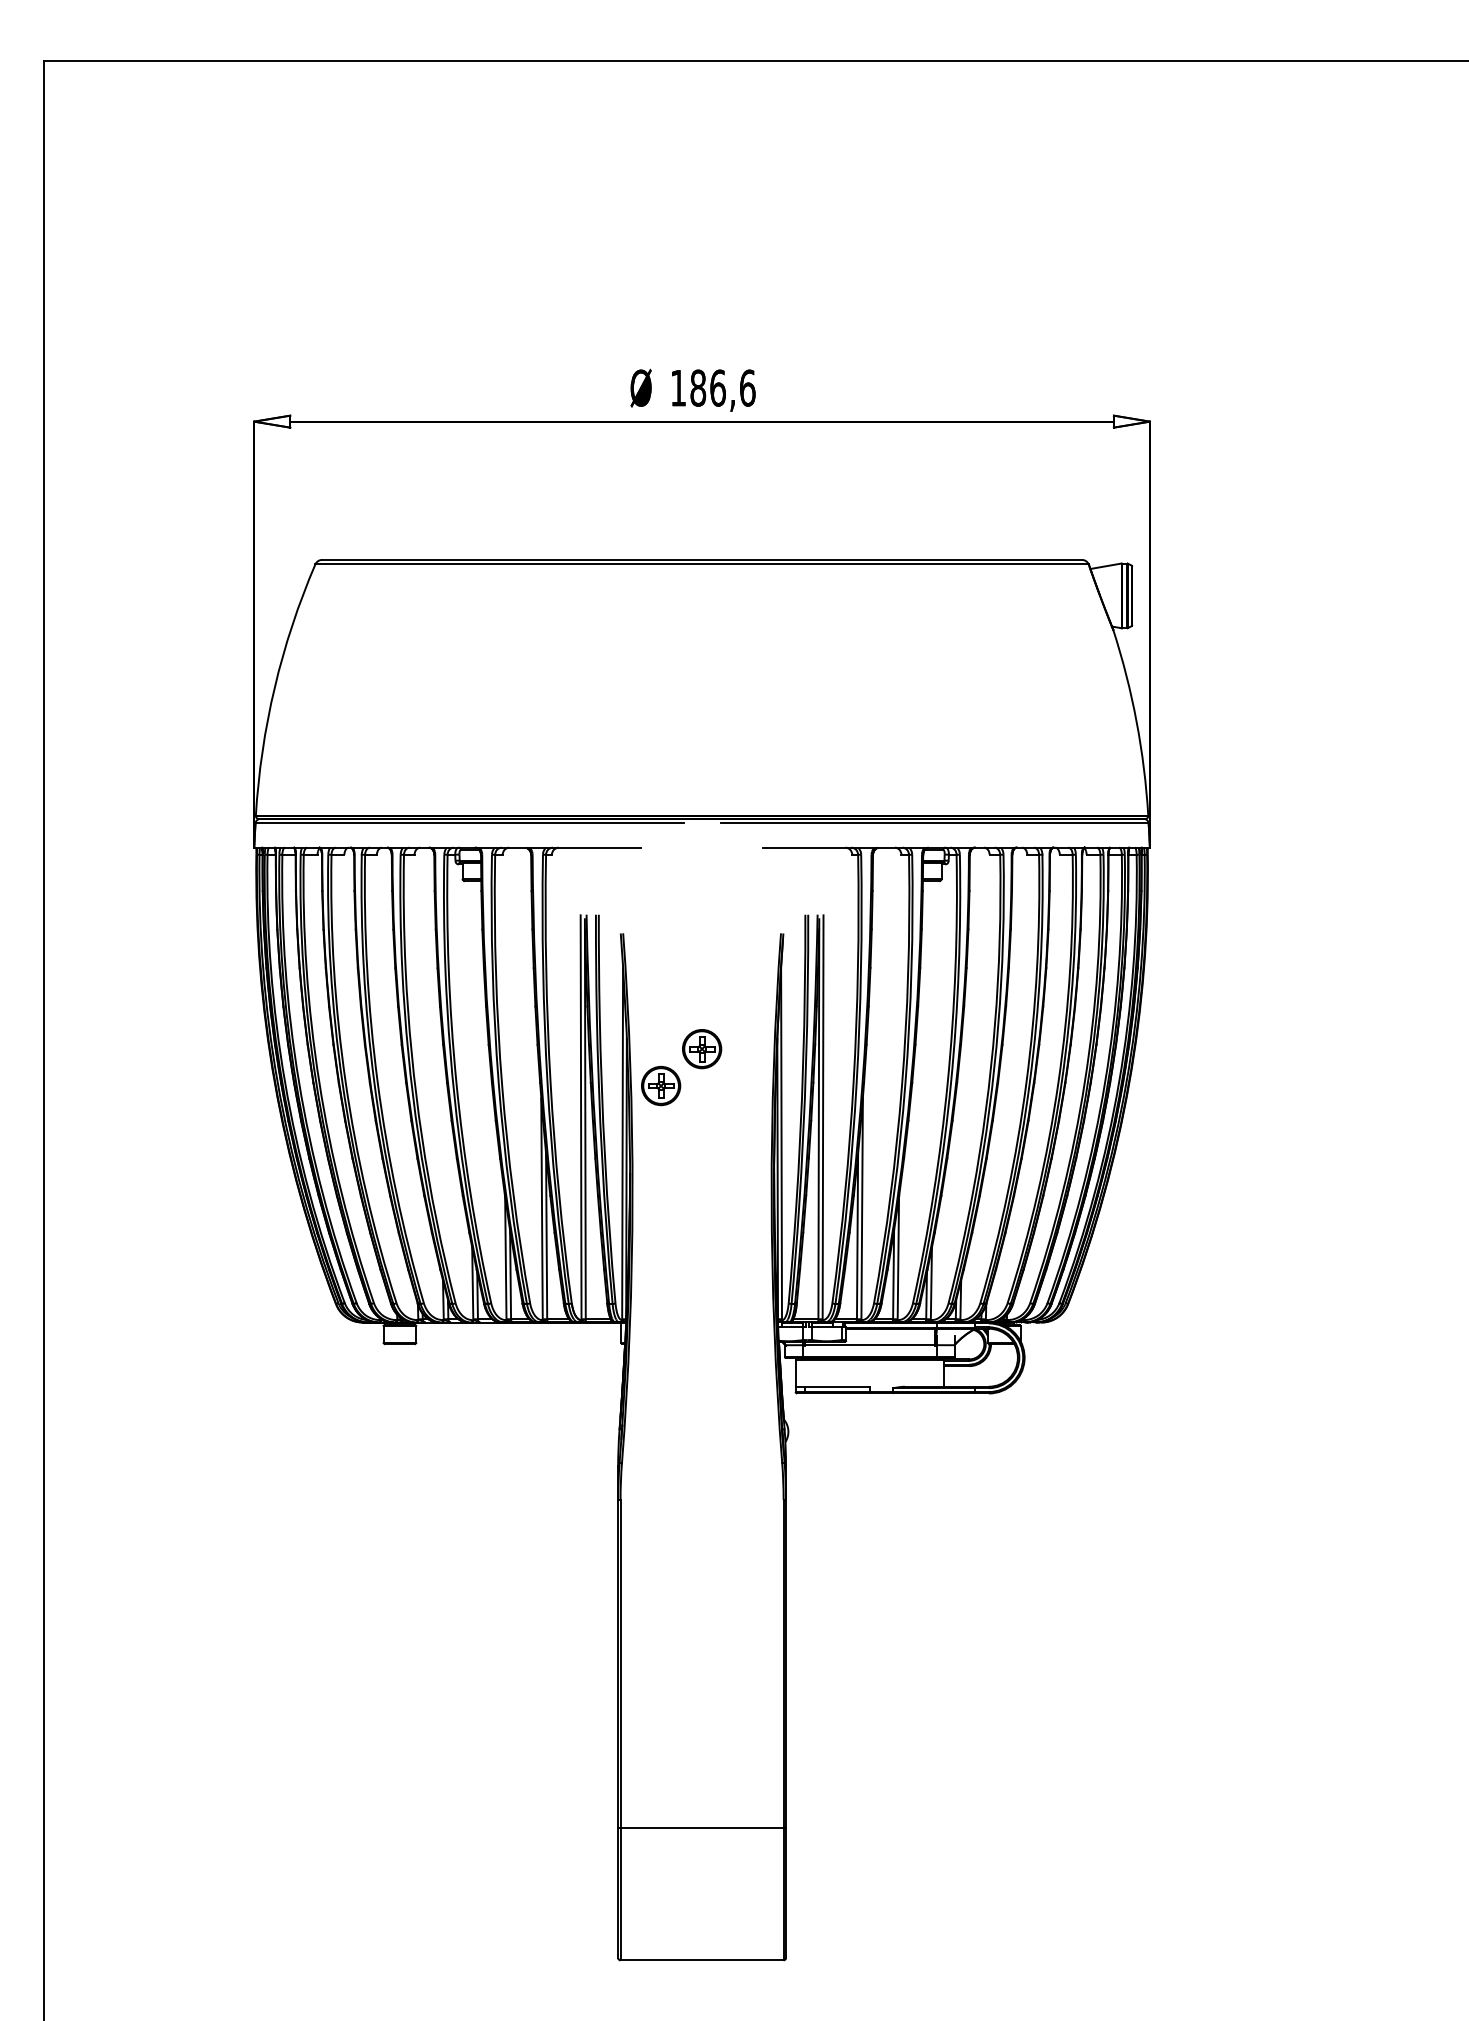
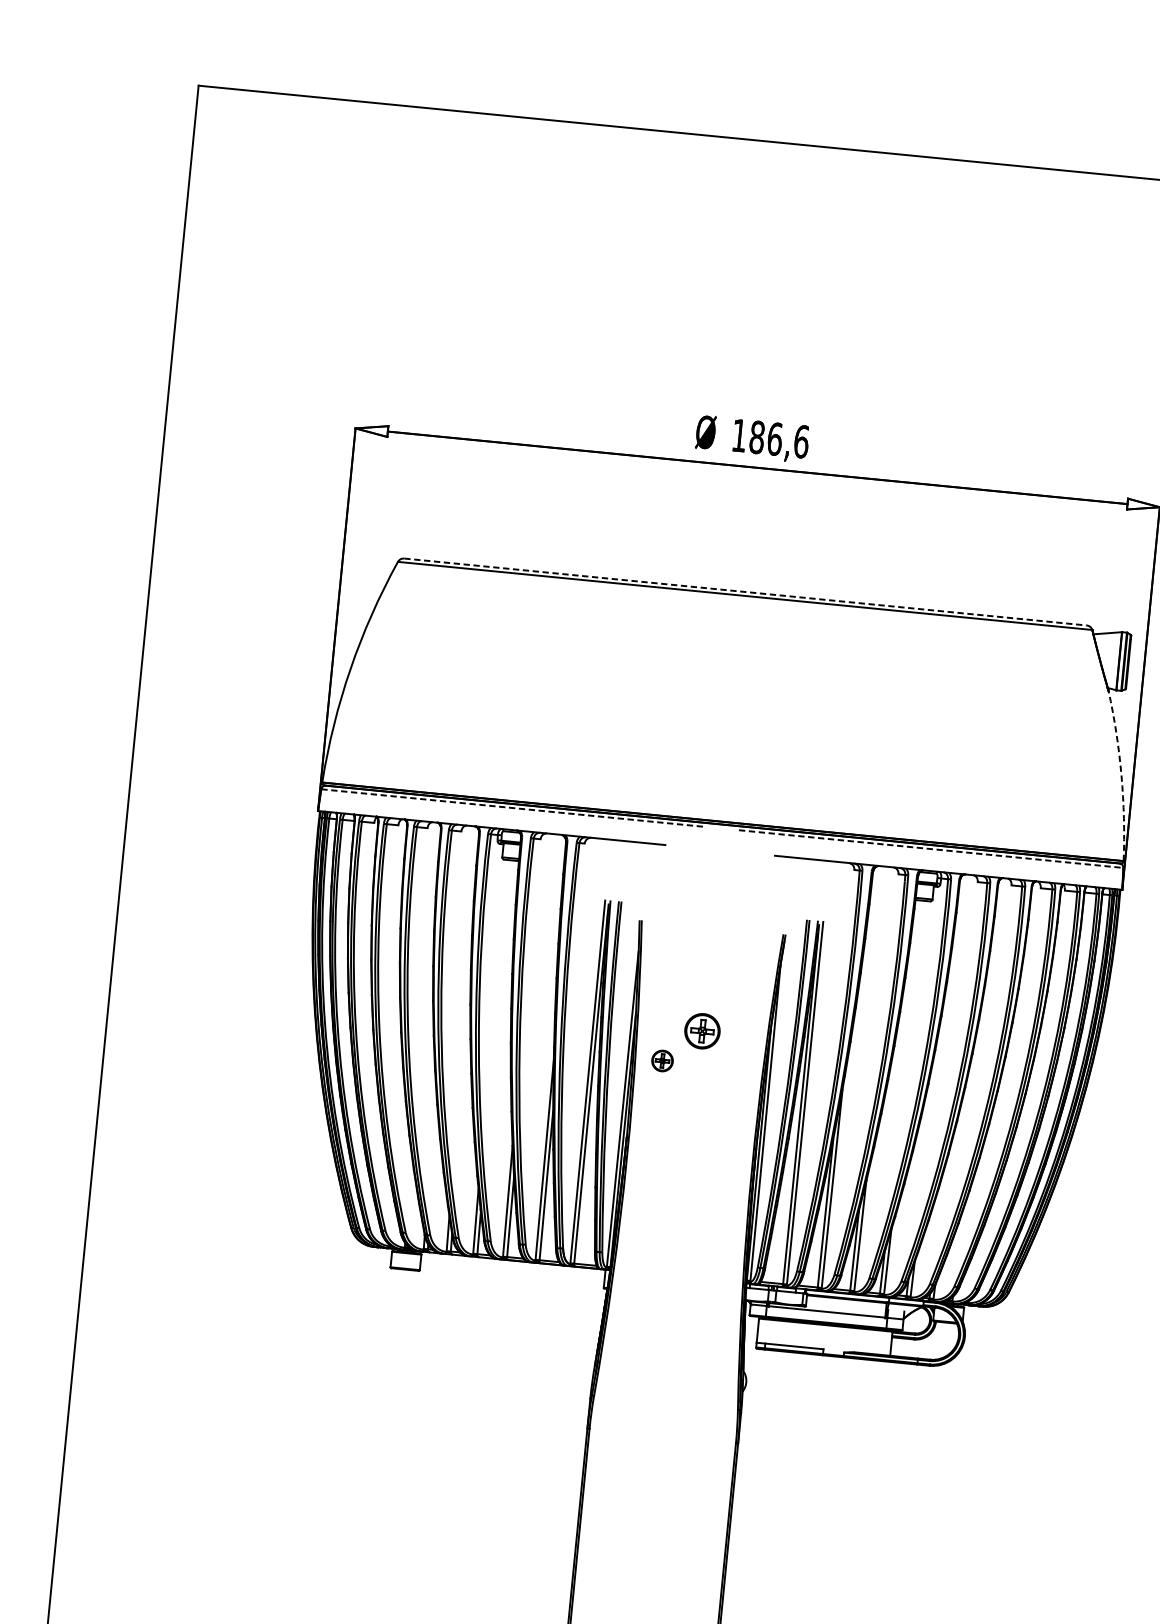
line: (702, 559) -> (745, 591), solid -> dashed
arc: (1136, 721) -> (1121, 775), solid -> dashed
line: (470, 823) -> (514, 808), solid -> dashed
line: (935, 823) -> (931, 849), solid -> dashed
part: (661, 1086) -> (662, 1061), size x0.6

